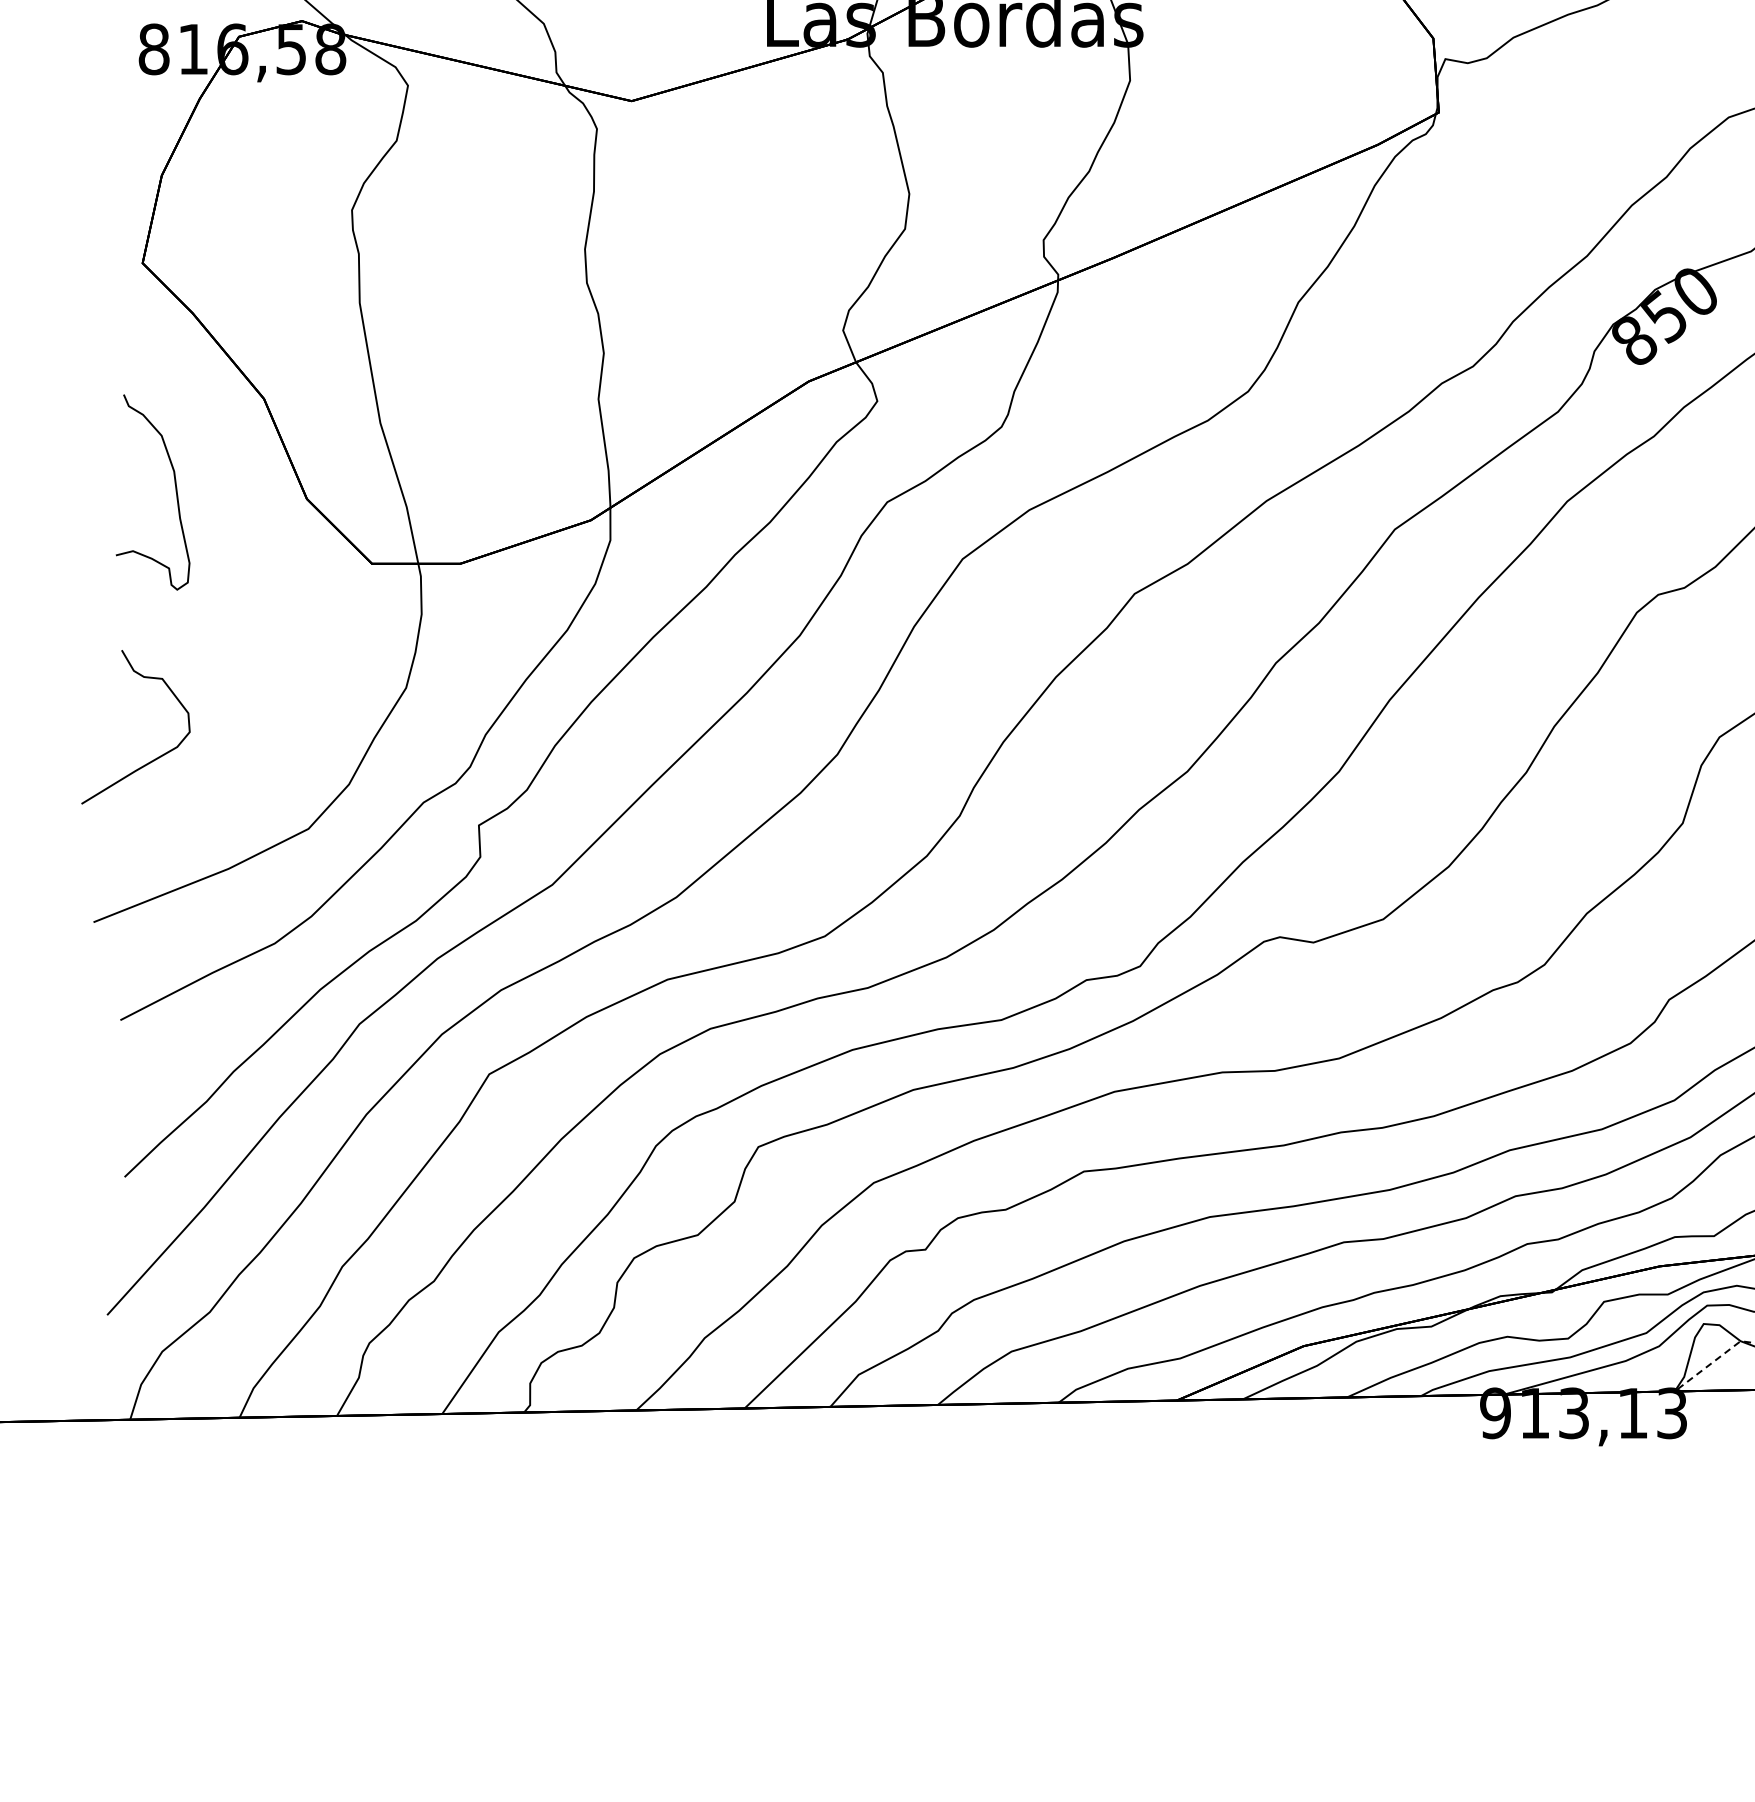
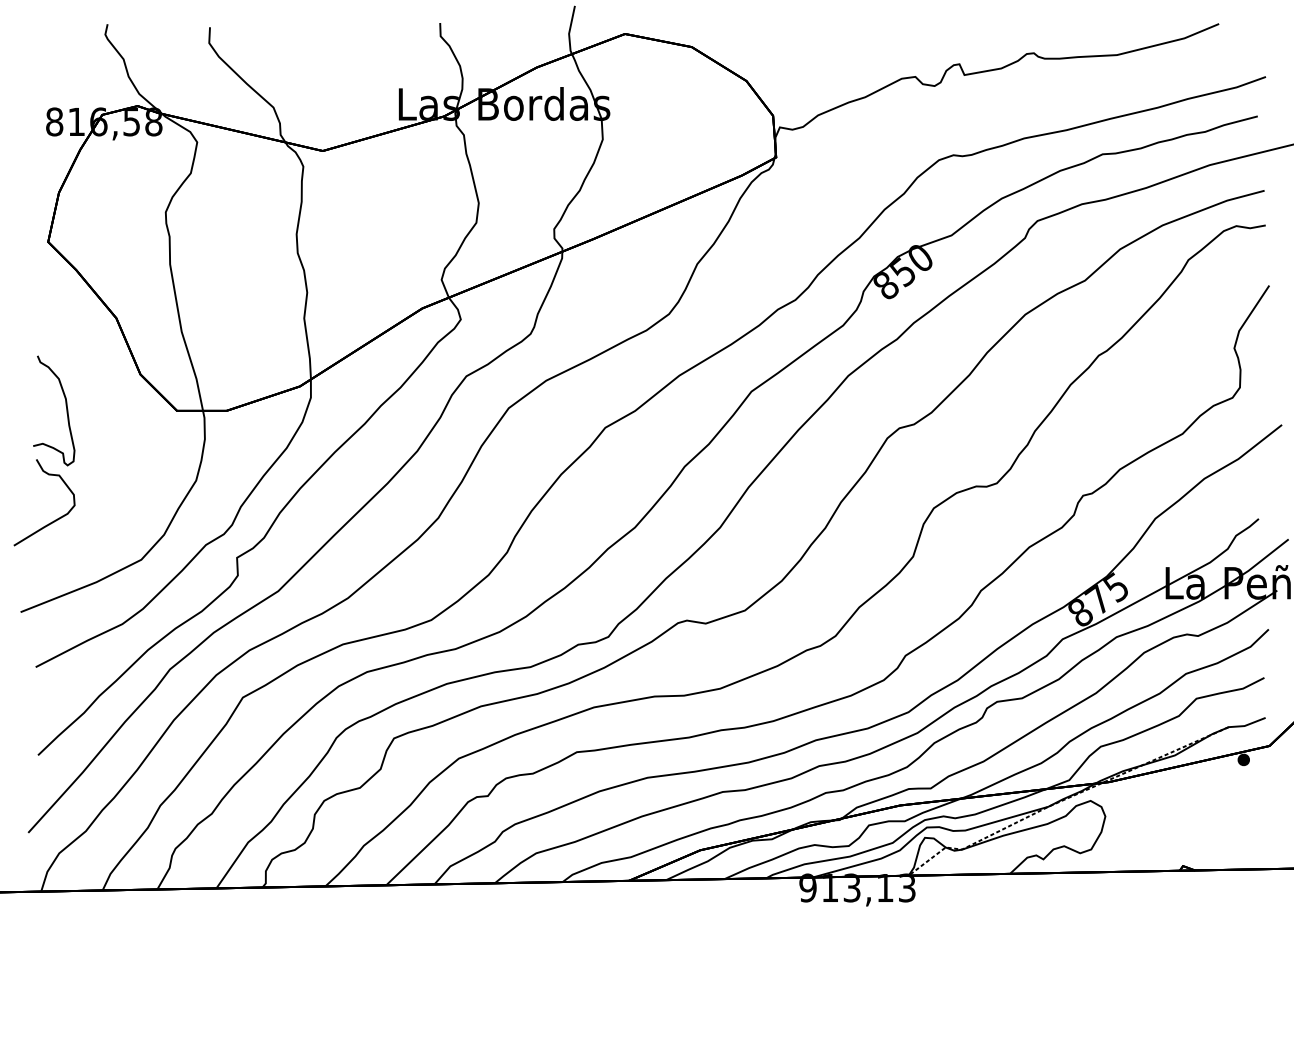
curve: (175, 491) -> (66, 410), moved

